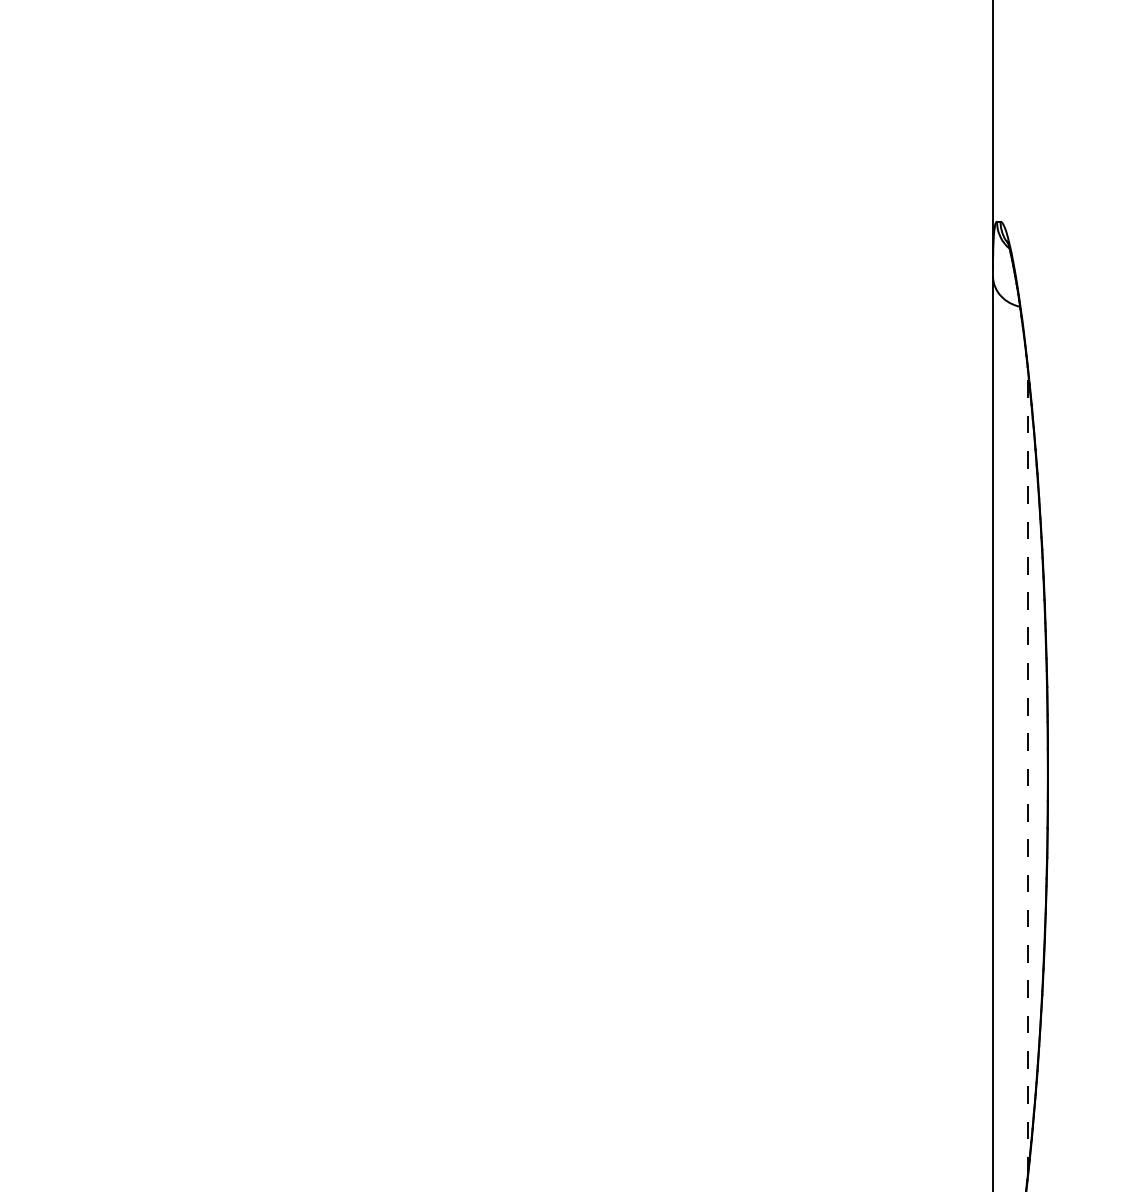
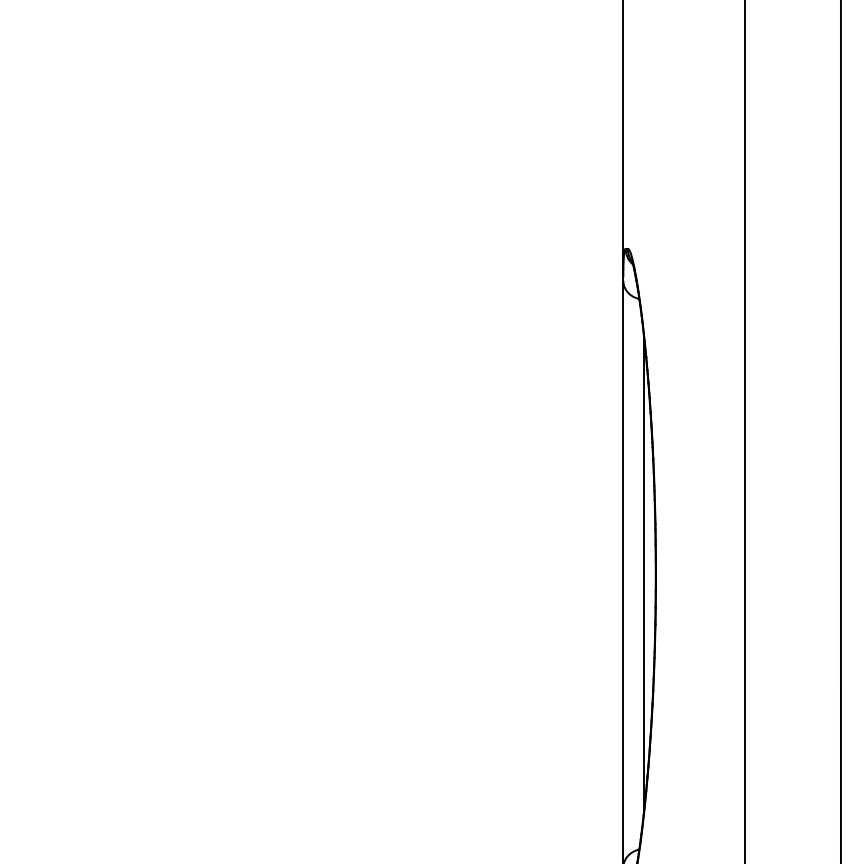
line: (1028, 772) -> (644, 574), dashed -> solid

